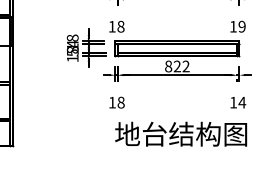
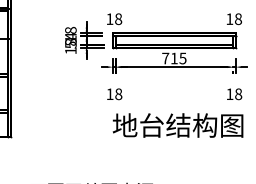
text: (241, 26) -> (237, 18), 19 -> 18
text: (177, 66) -> (174, 58), 822 -> 715
text: (242, 102) -> (238, 94), 14 -> 18

